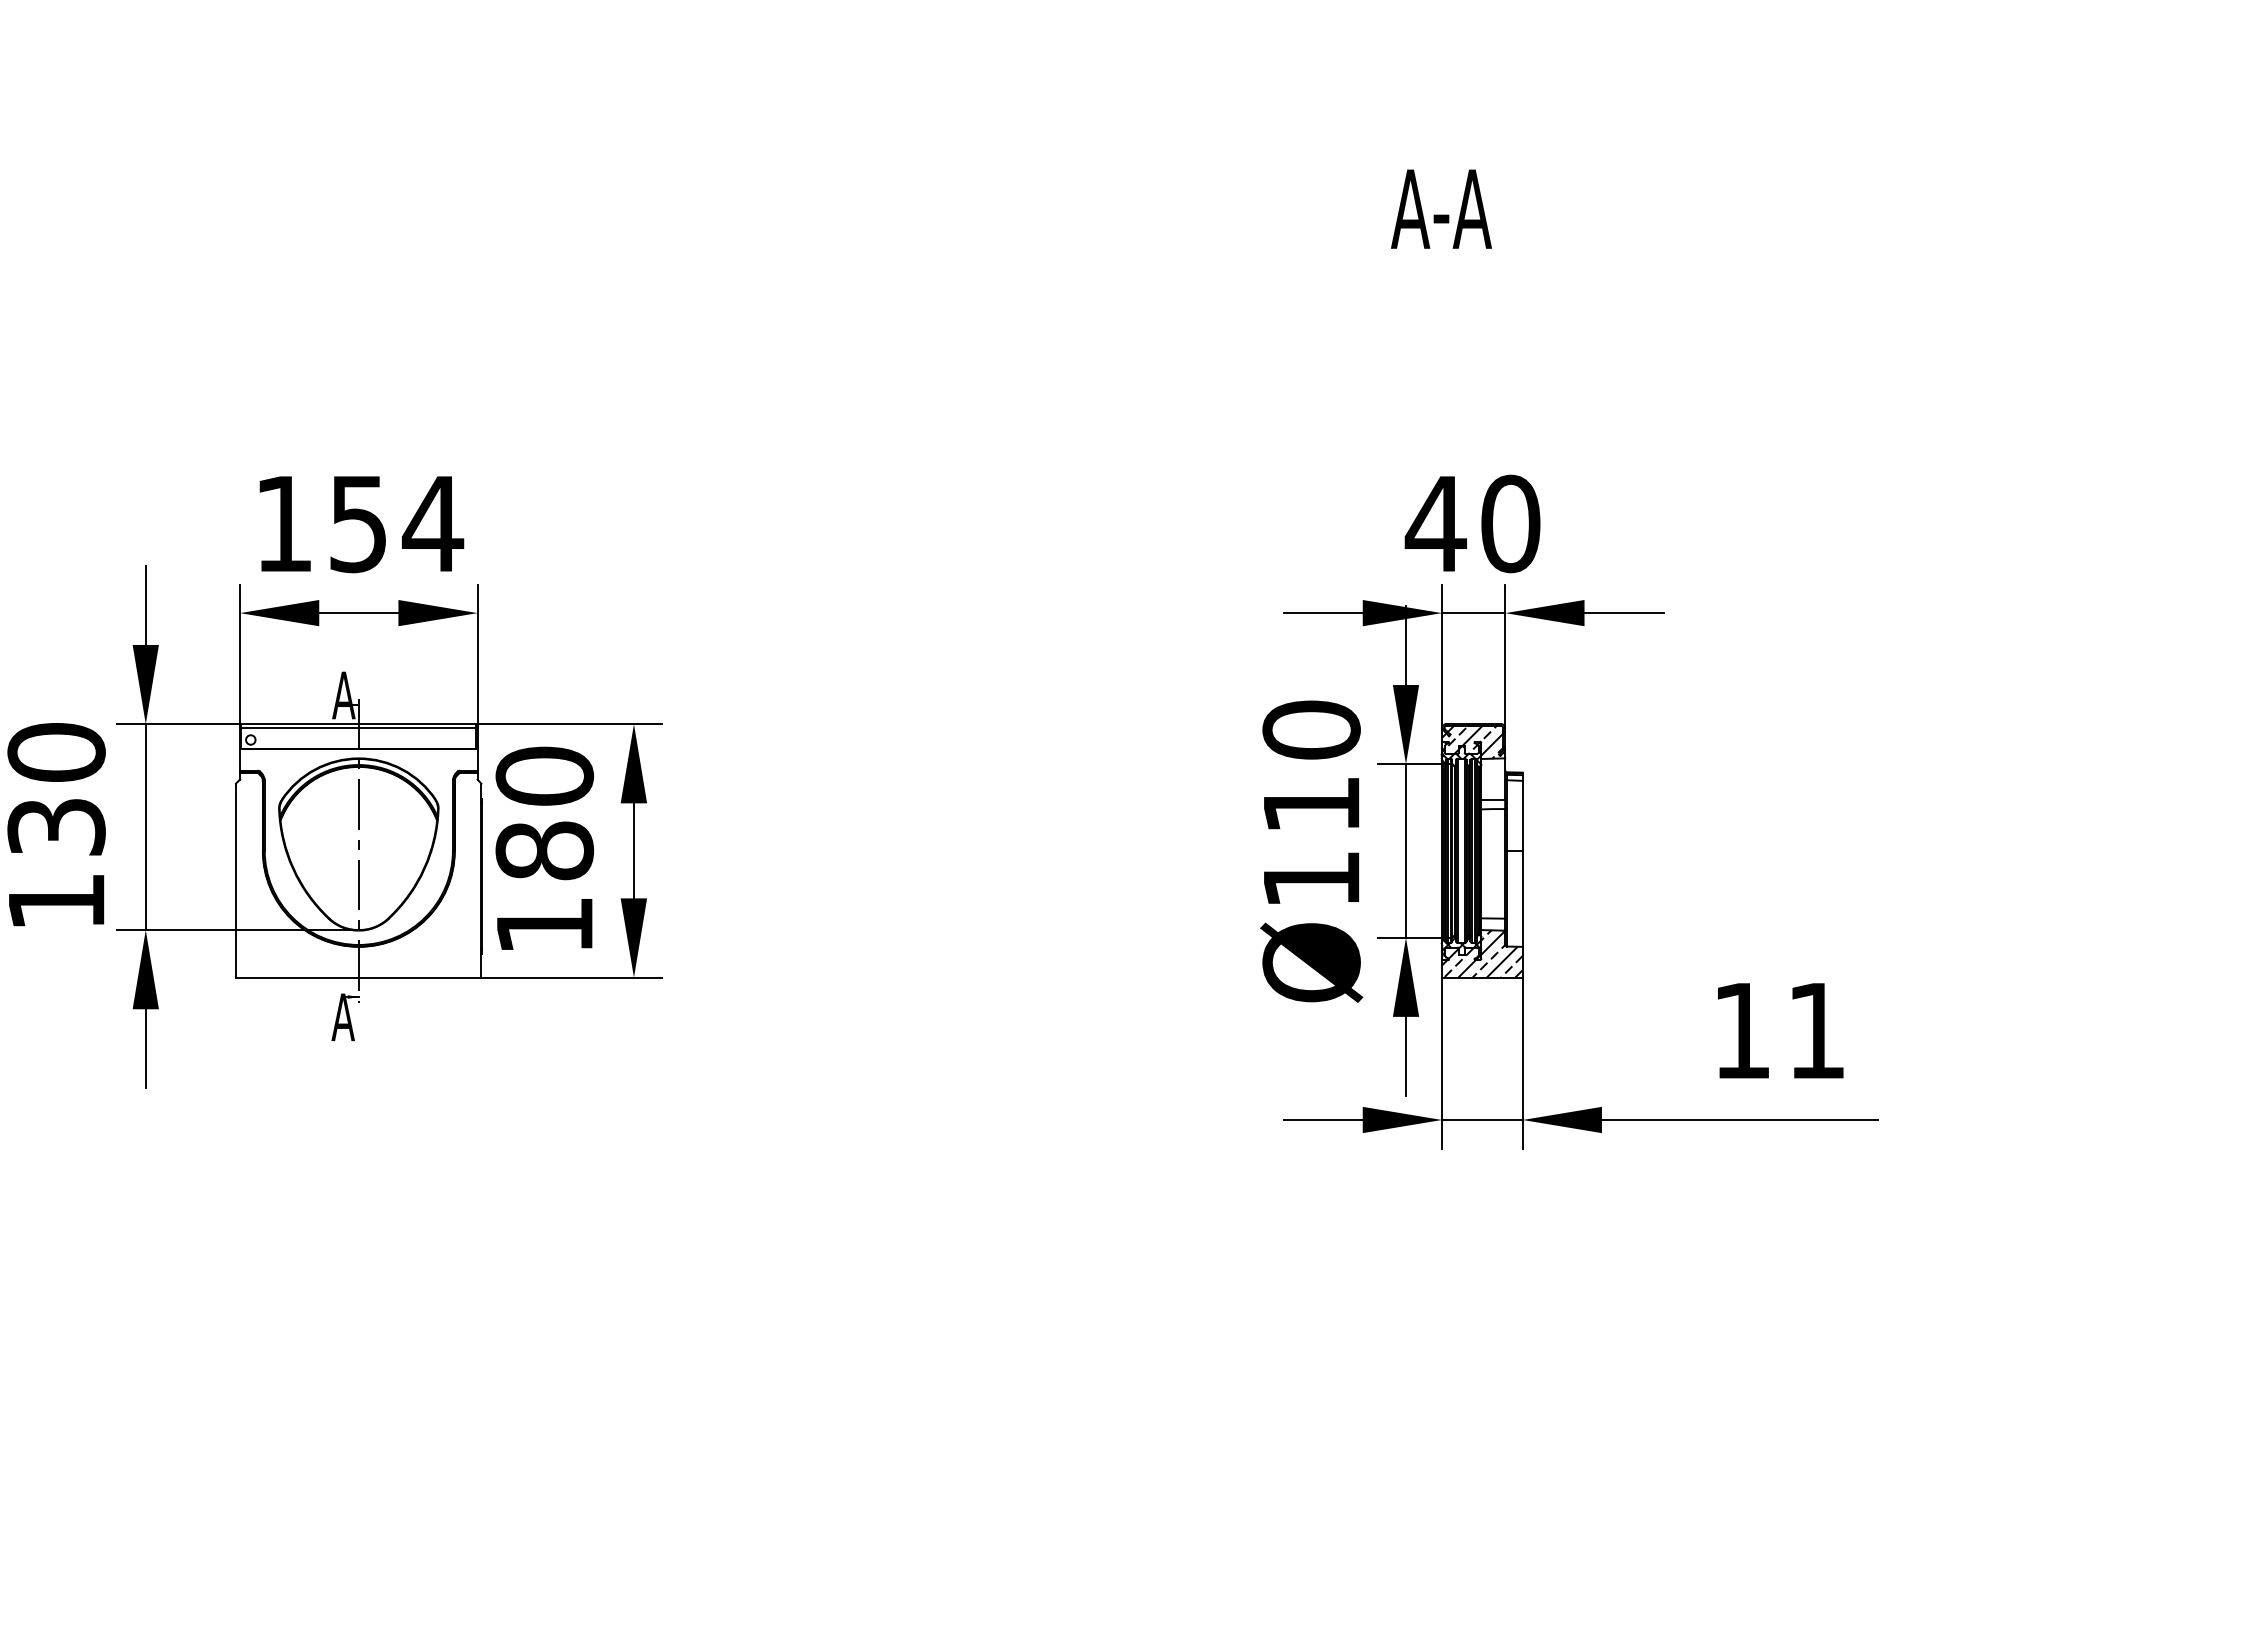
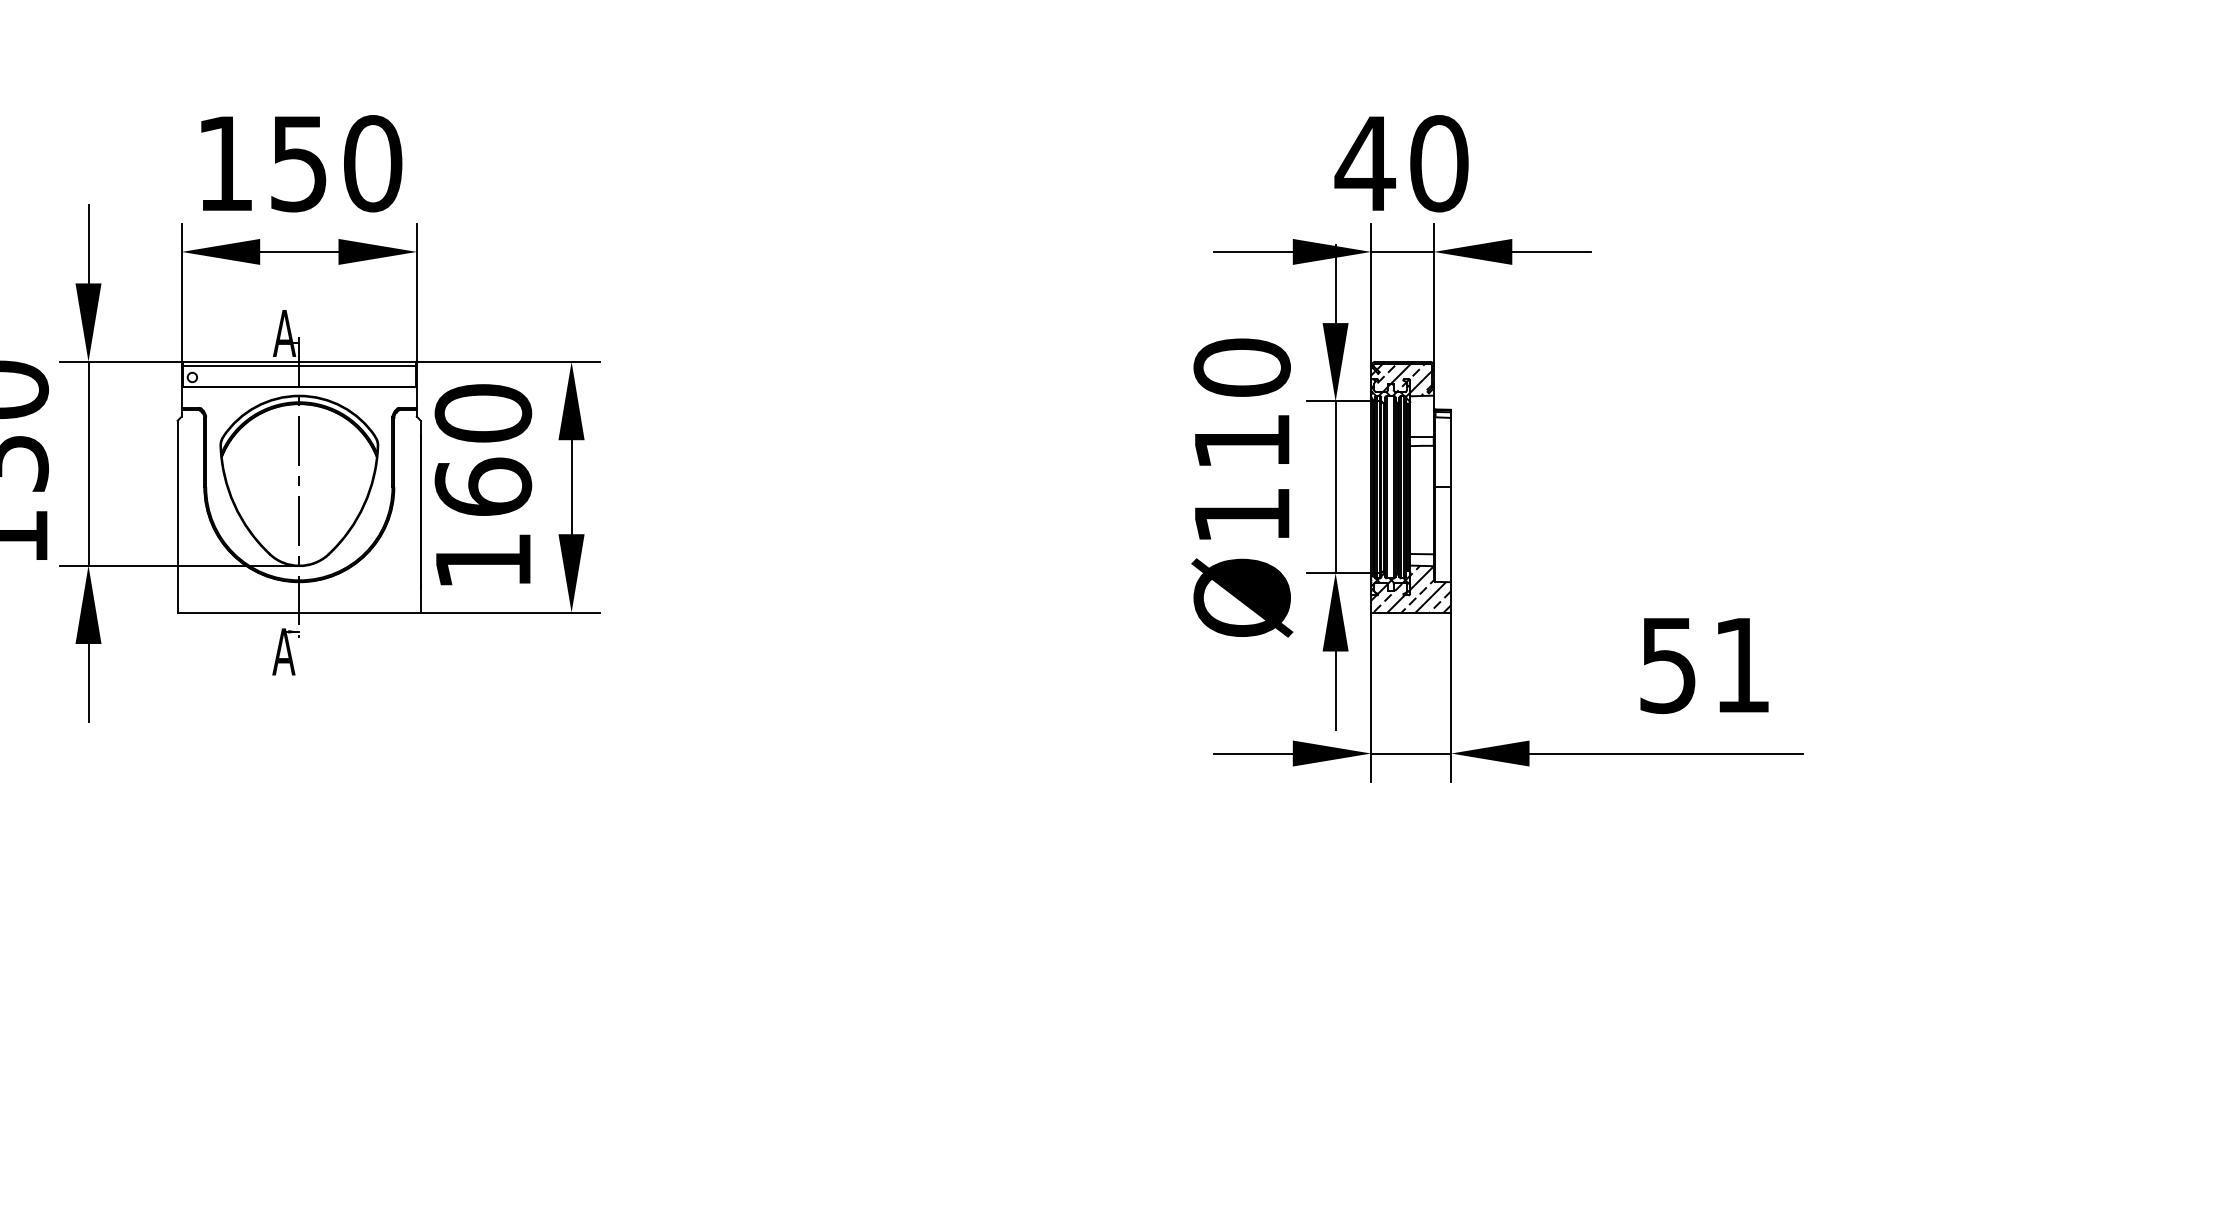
text: (432, 523) -> (372, 163), 154 -> 150
text: (544, 850) -> (483, 486), 180 -> 160
text: (1741, 1031) -> (1667, 665), 11 -> 51

